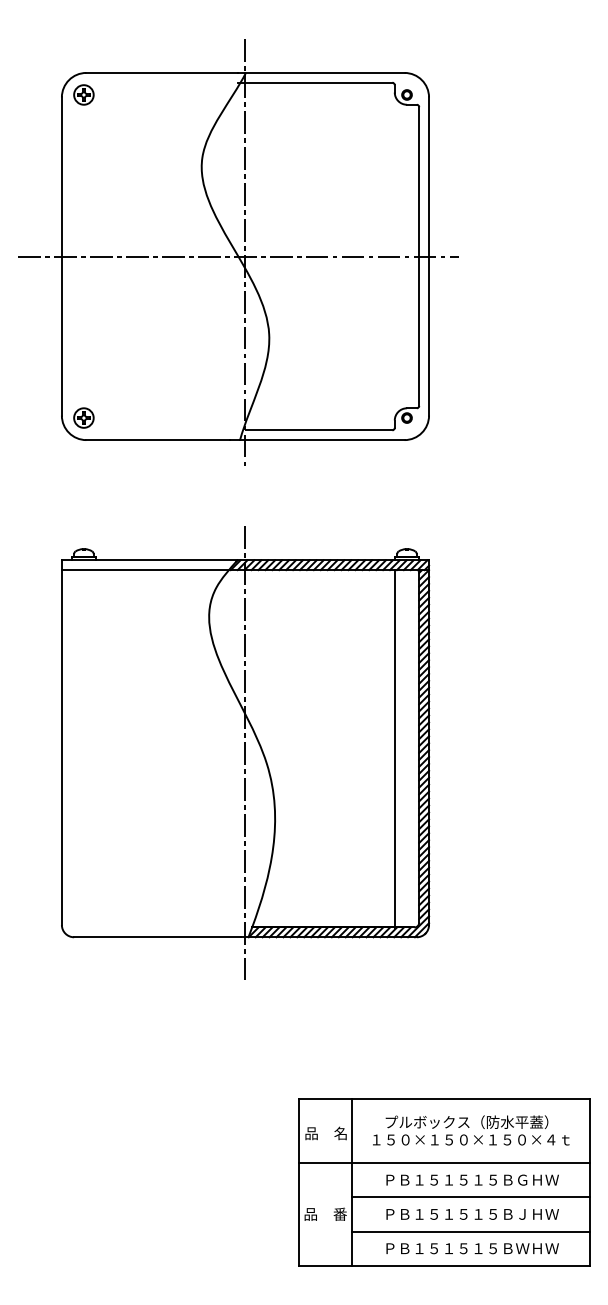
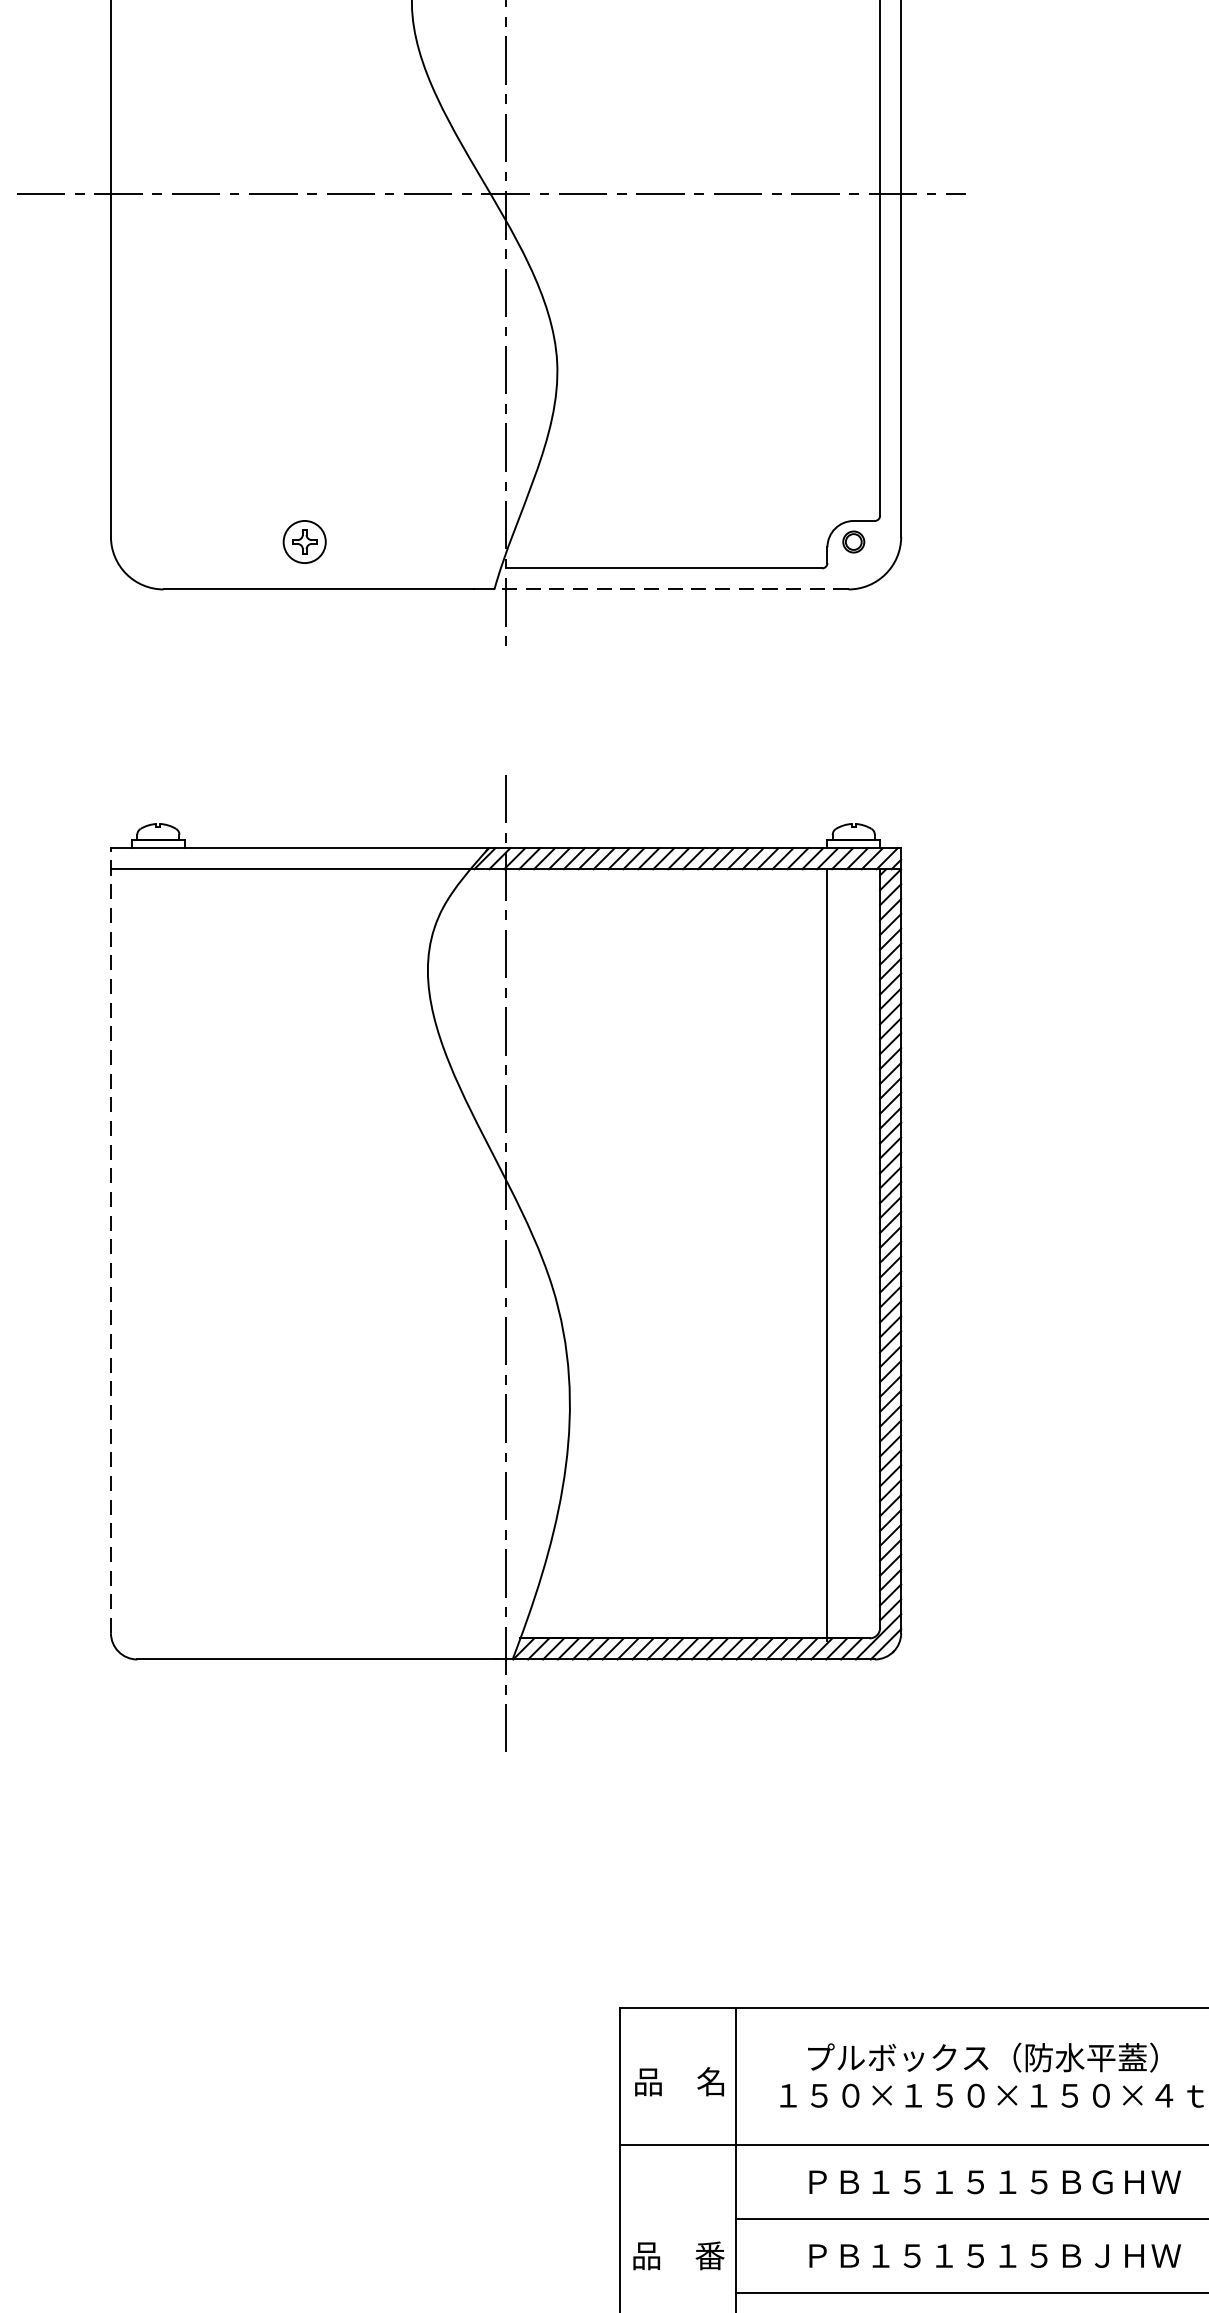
part: (83, 417) -> (303, 540), moved
line: (321, 440) -> (669, 590), solid -> dashed
line: (61, 742) -> (110, 1240), solid -> dashed

